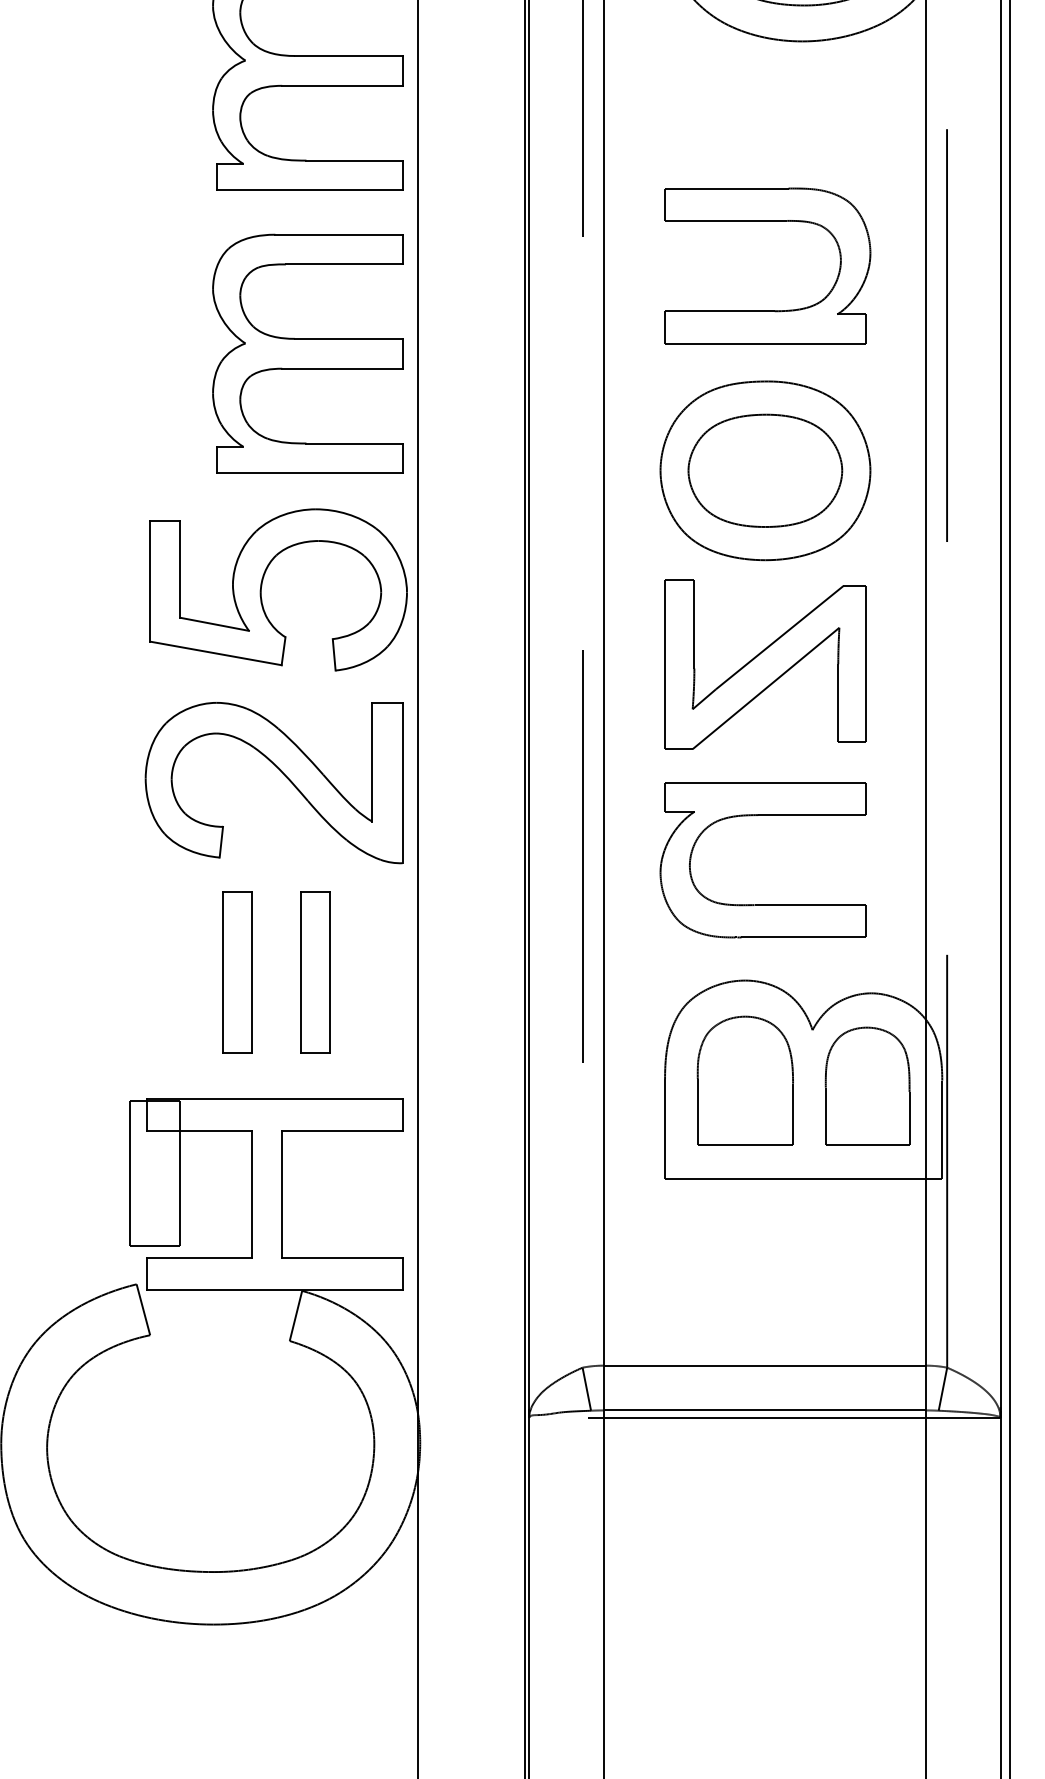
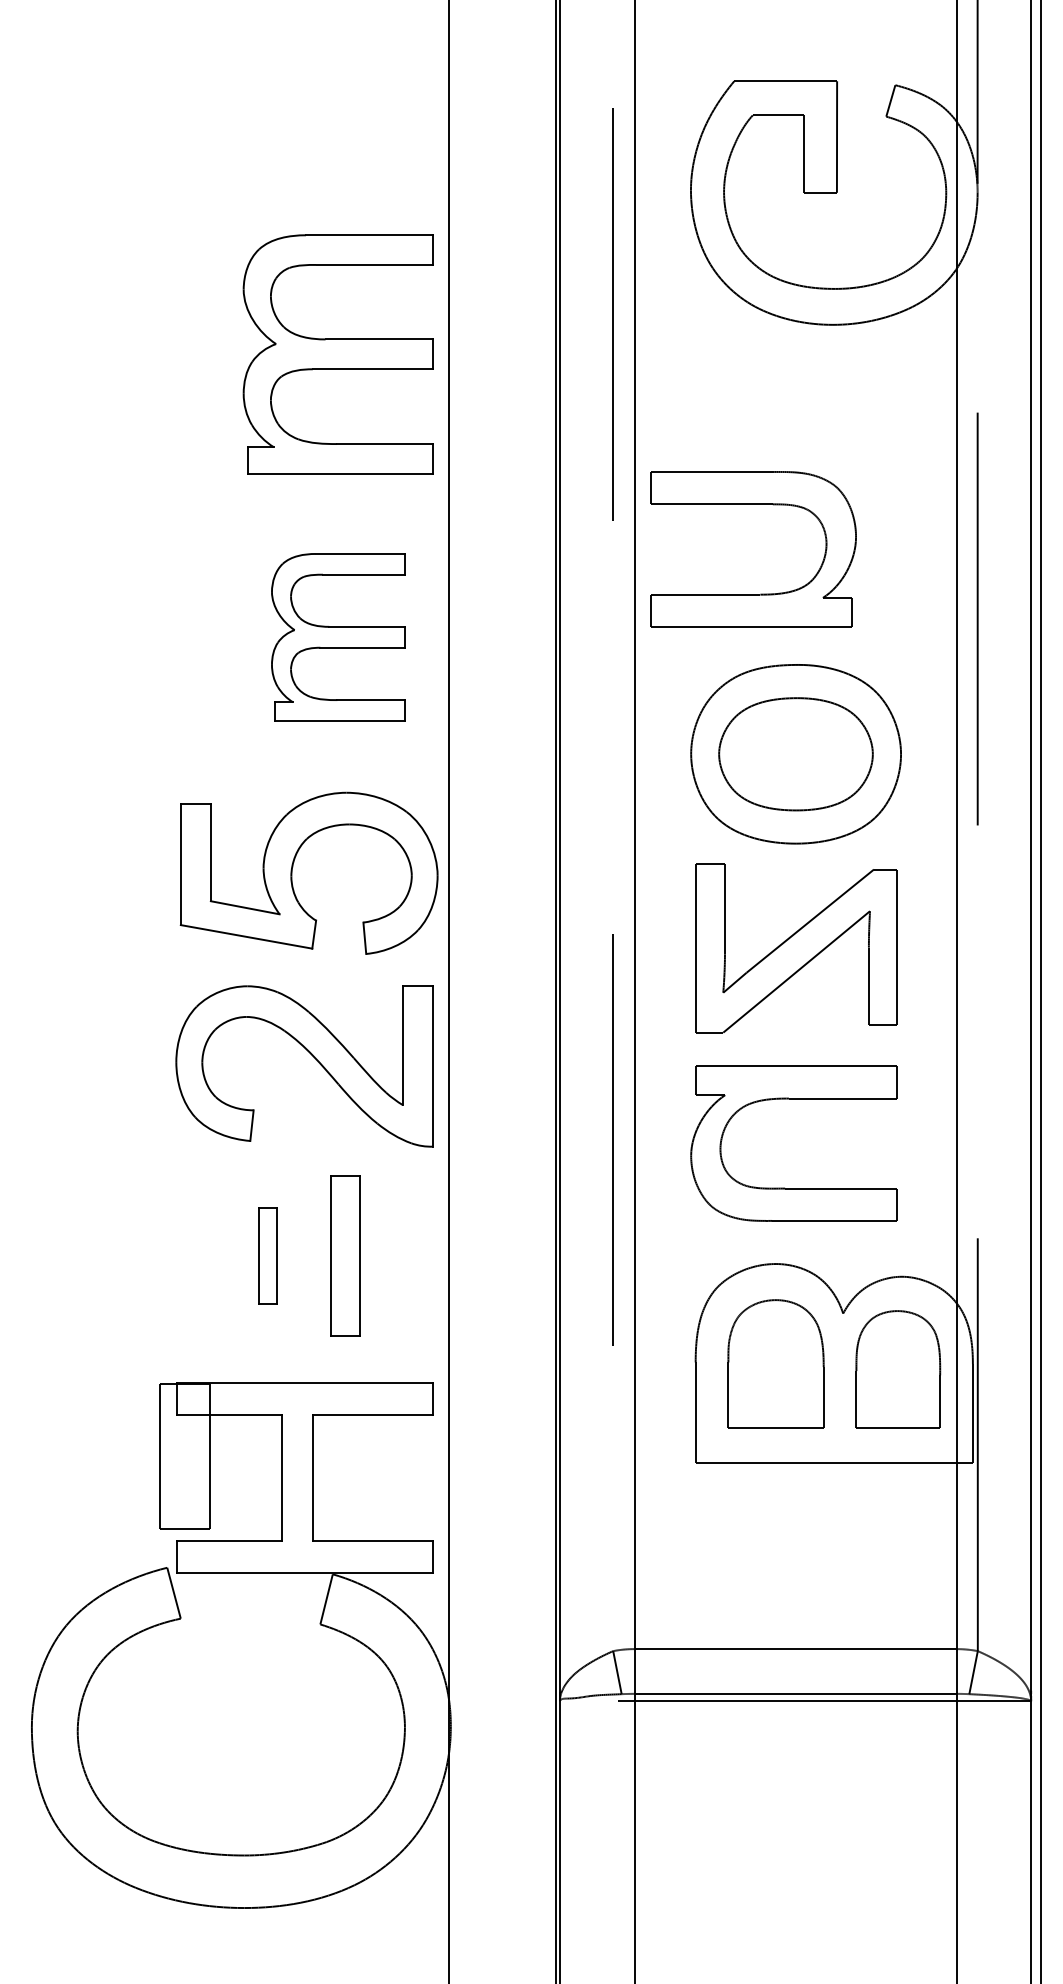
part: (774, 310) -> (760, 593), moved
part: (306, 354) -> (337, 637), size x0.7
part: (236, 972) -> (267, 1255), size x0.6

